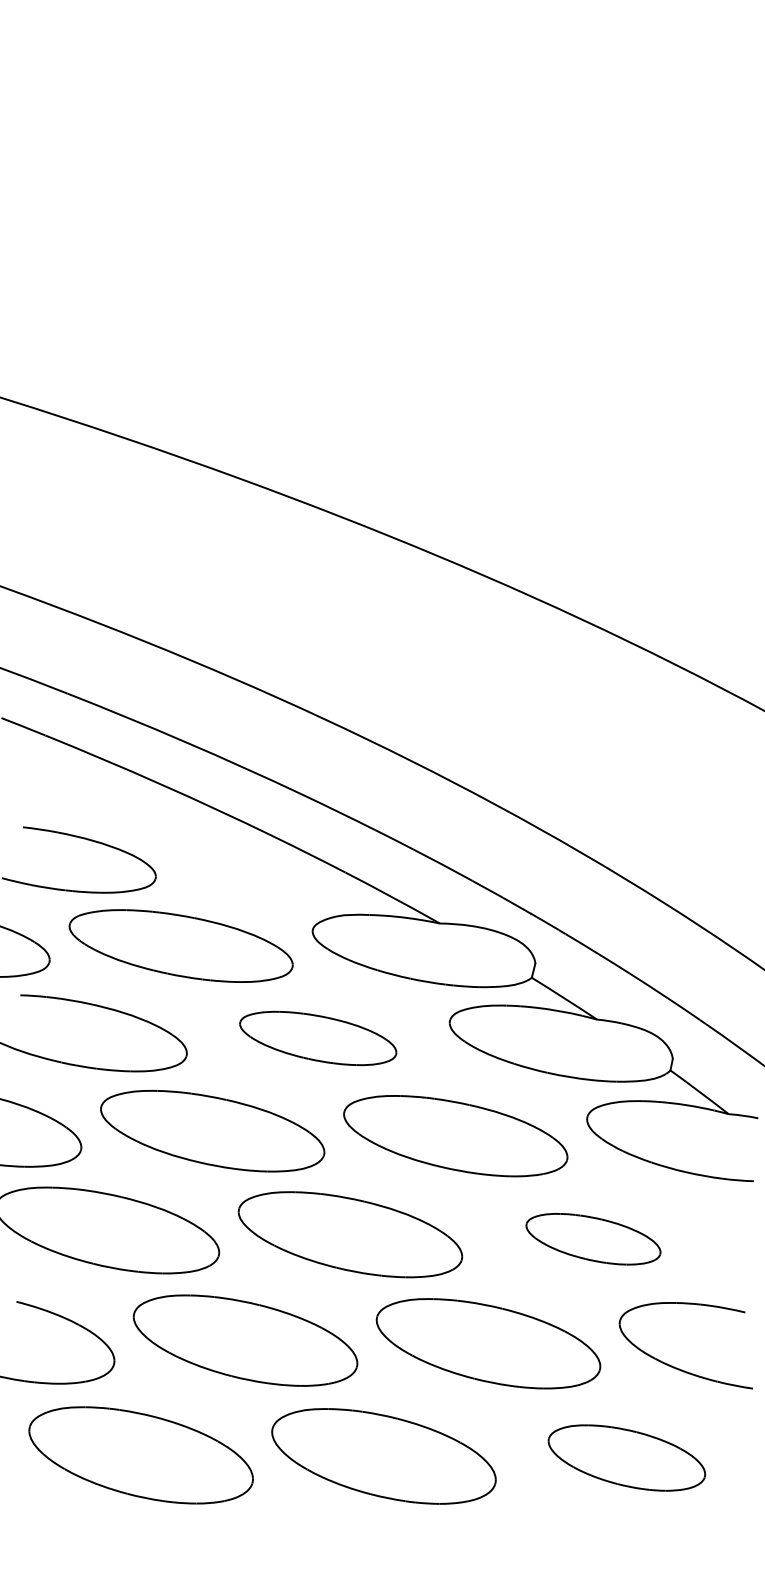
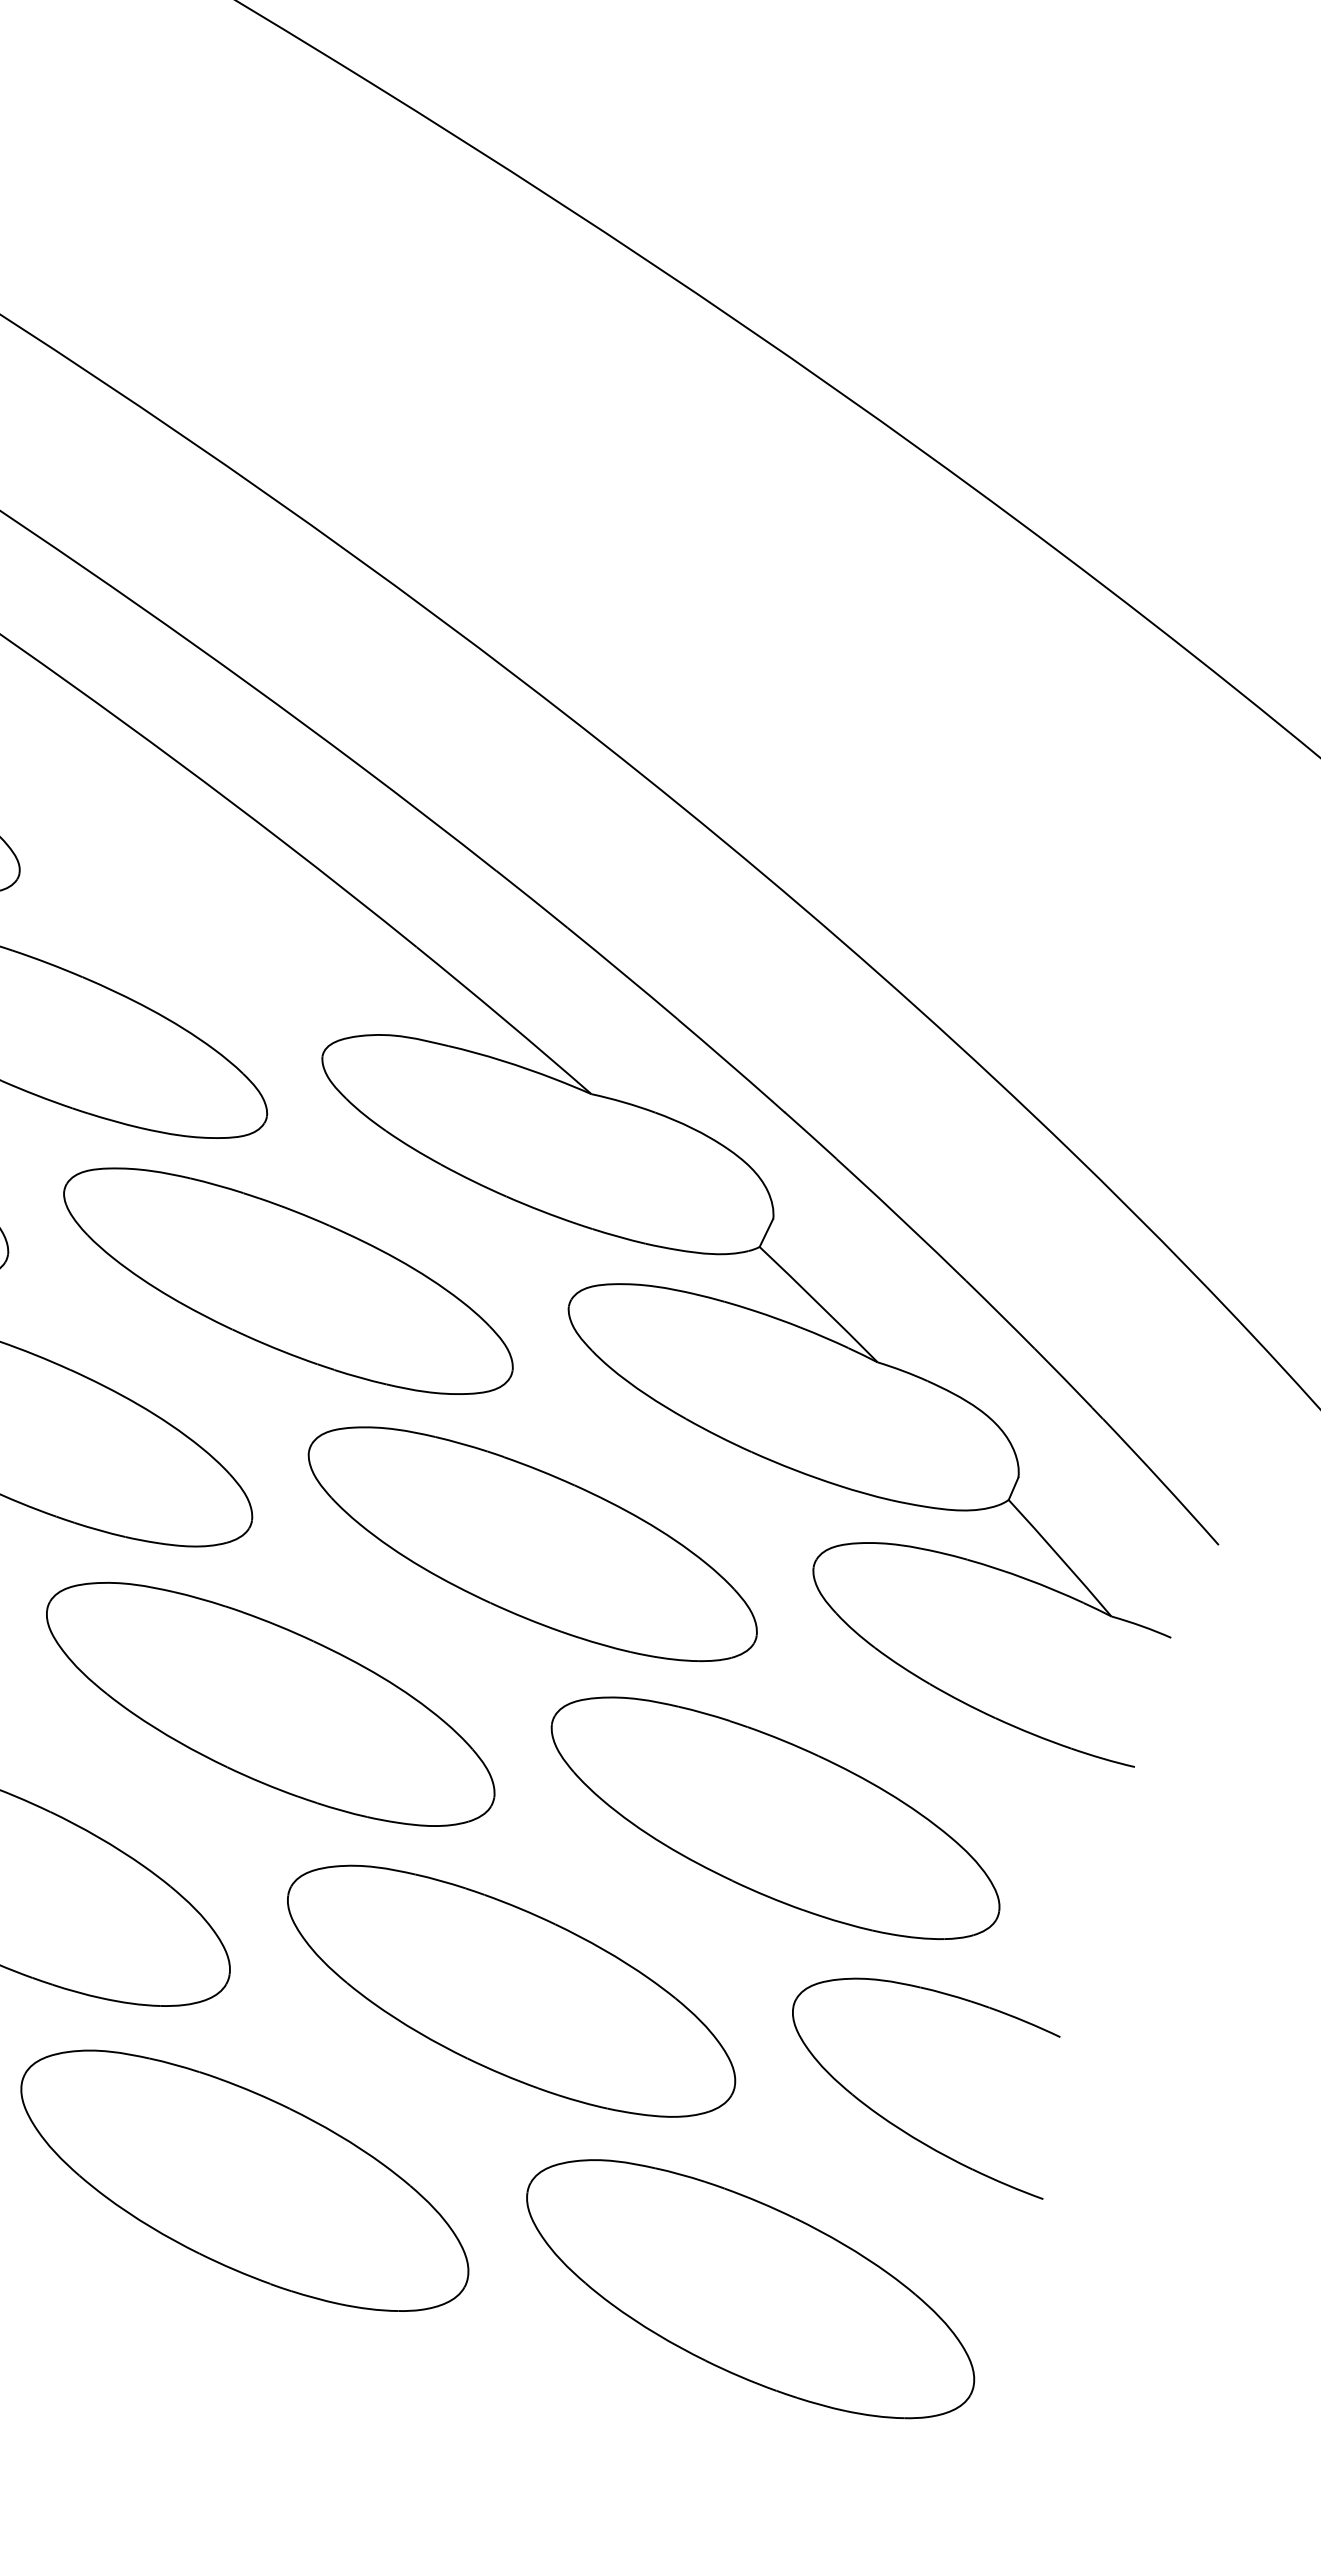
part: (317, 1038) -> (286, 1281), size x1.43
part: (593, 1239) -> (775, 1819), size x1.67
part: (626, 1457) -> (749, 2288), size x1.43

